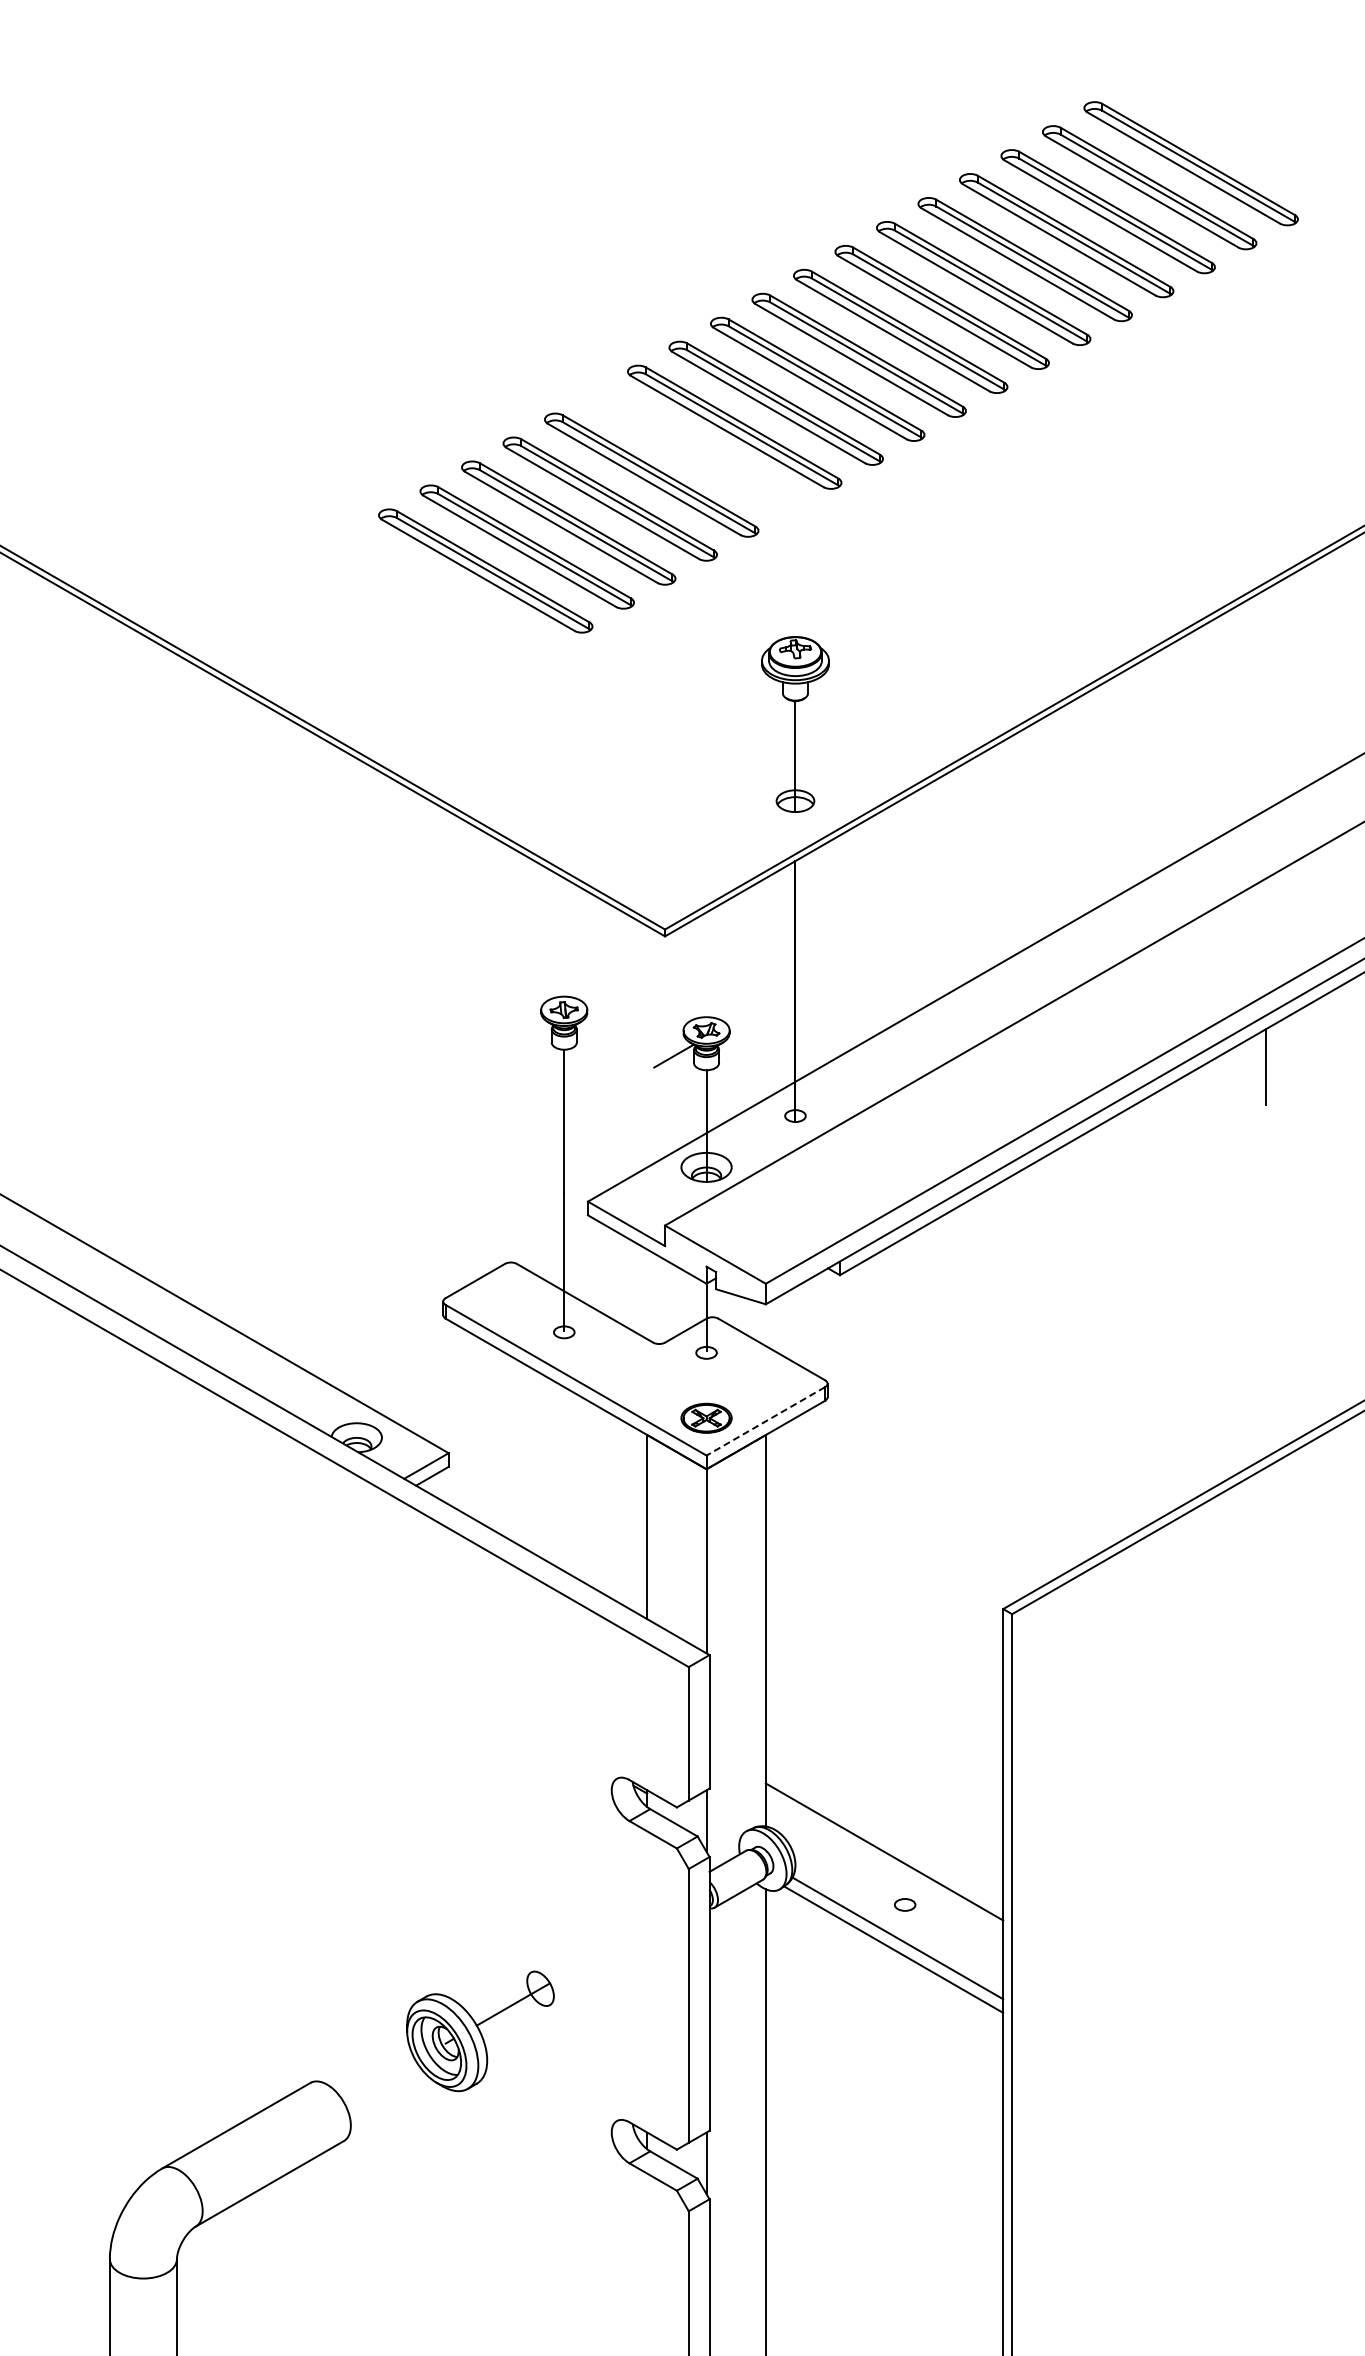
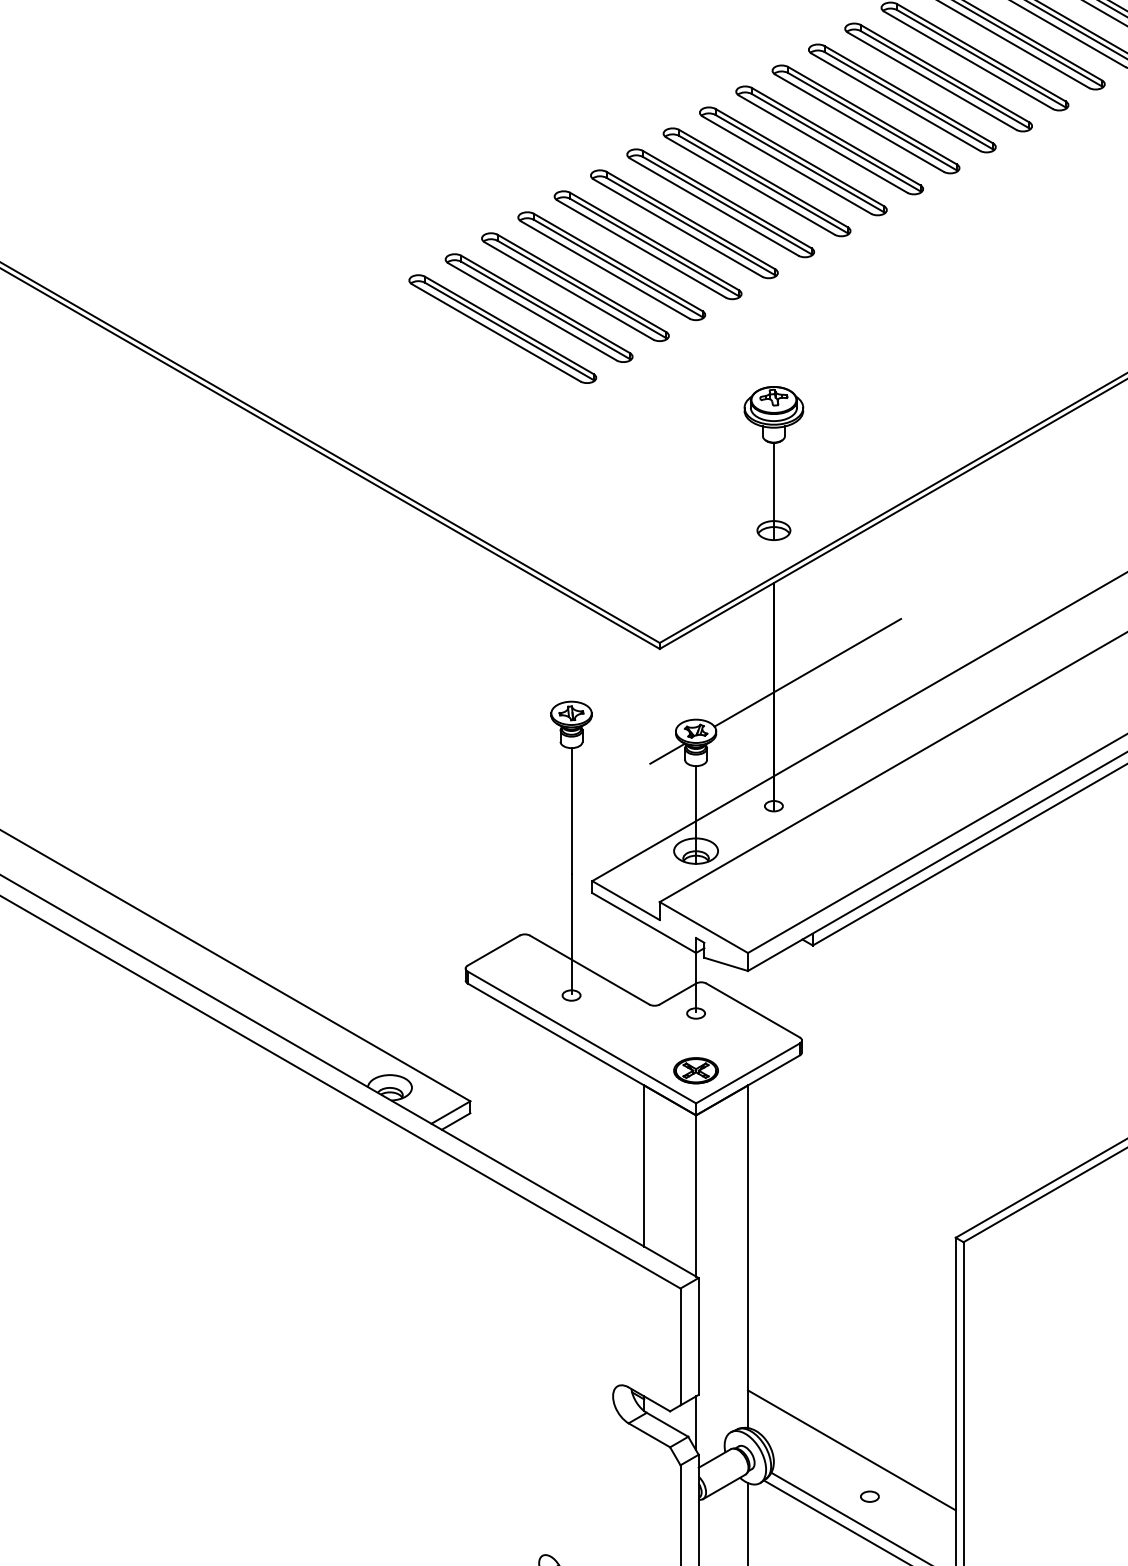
part: (692, 450) -> (683, 223), added
line: (833, 963) -> (807, 672), added
line: (765, 1421) -> (747, 1073), dashed -> solid

